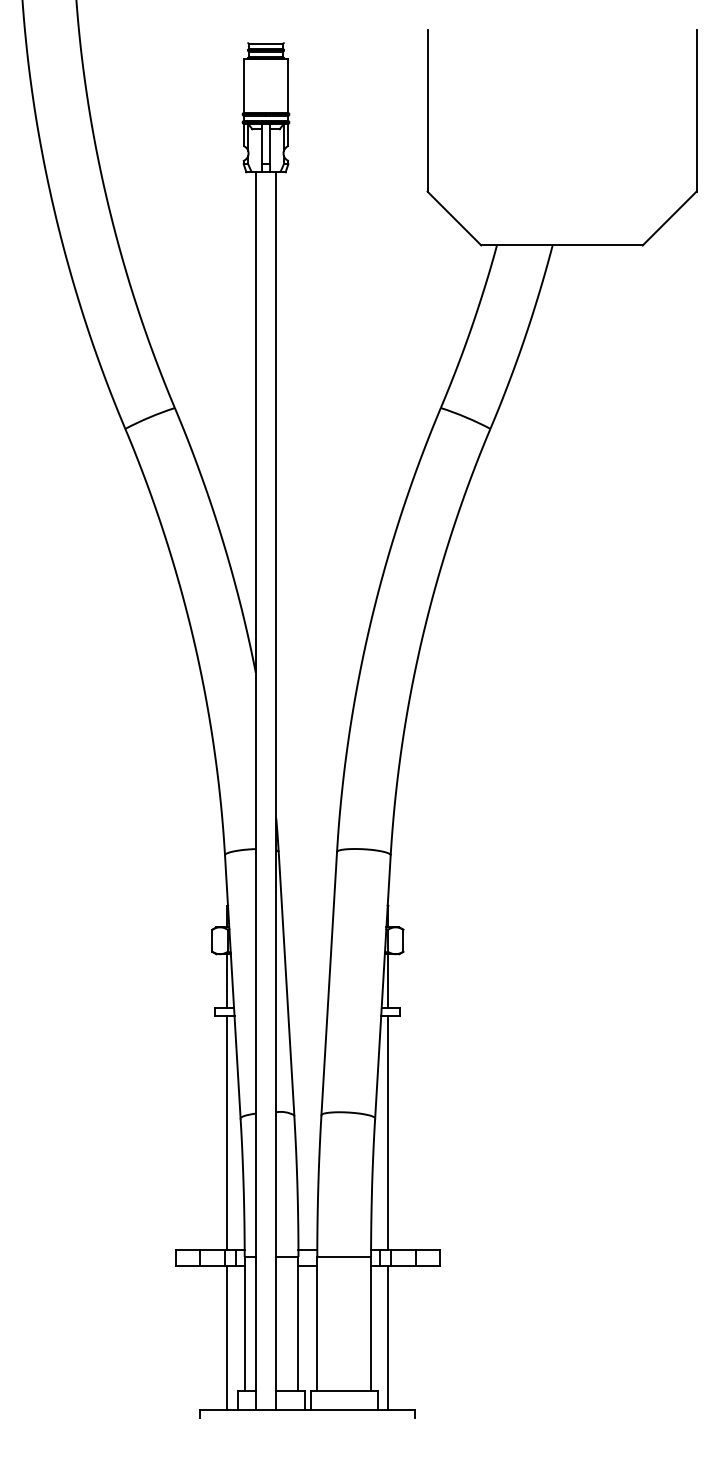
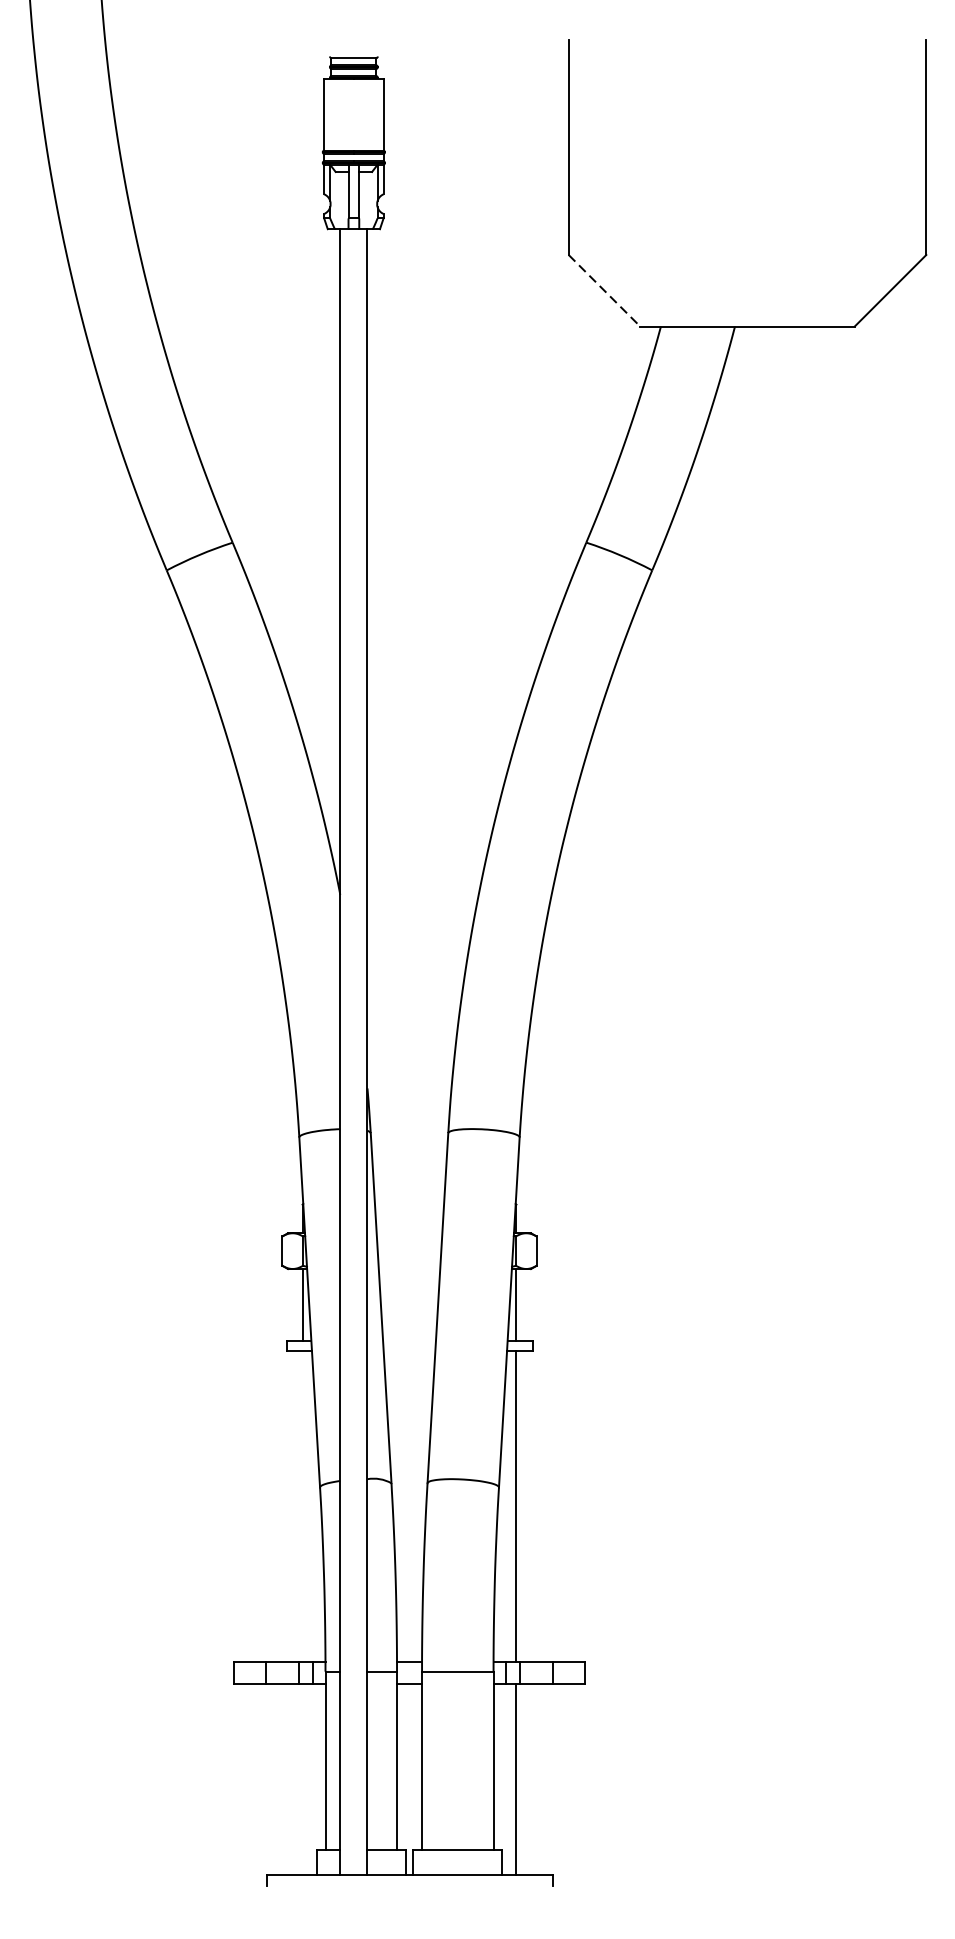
line: (454, 218) -> (604, 290), solid -> dashed
line: (227, 1132) -> (302, 1506), removed
line: (227, 1337) -> (302, 1778), removed

